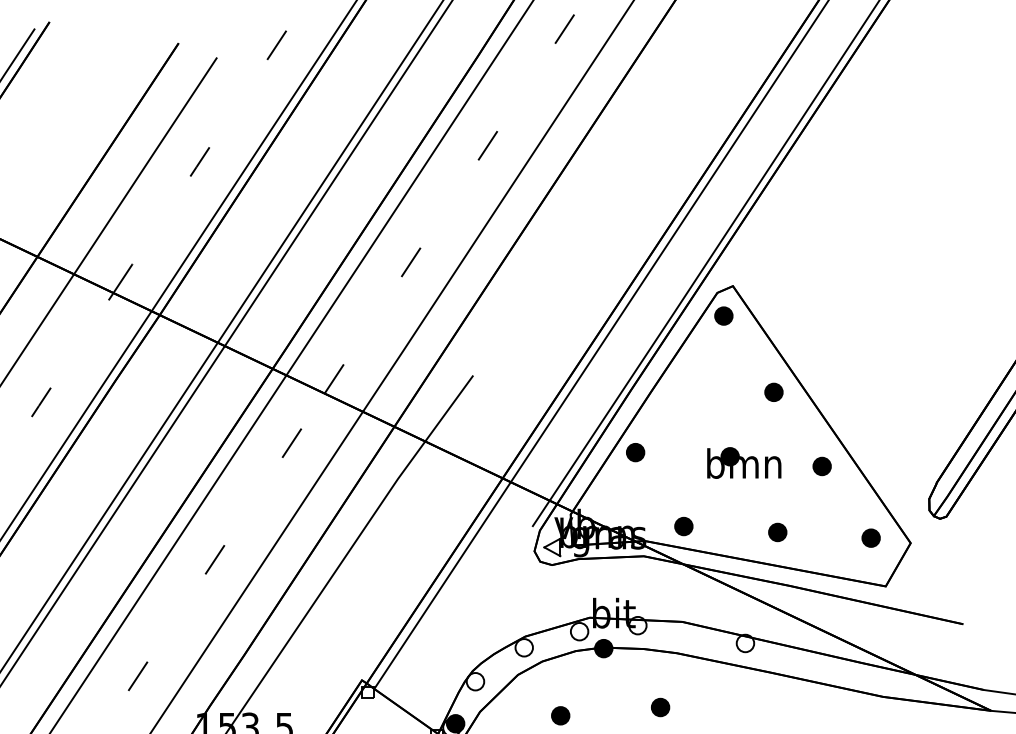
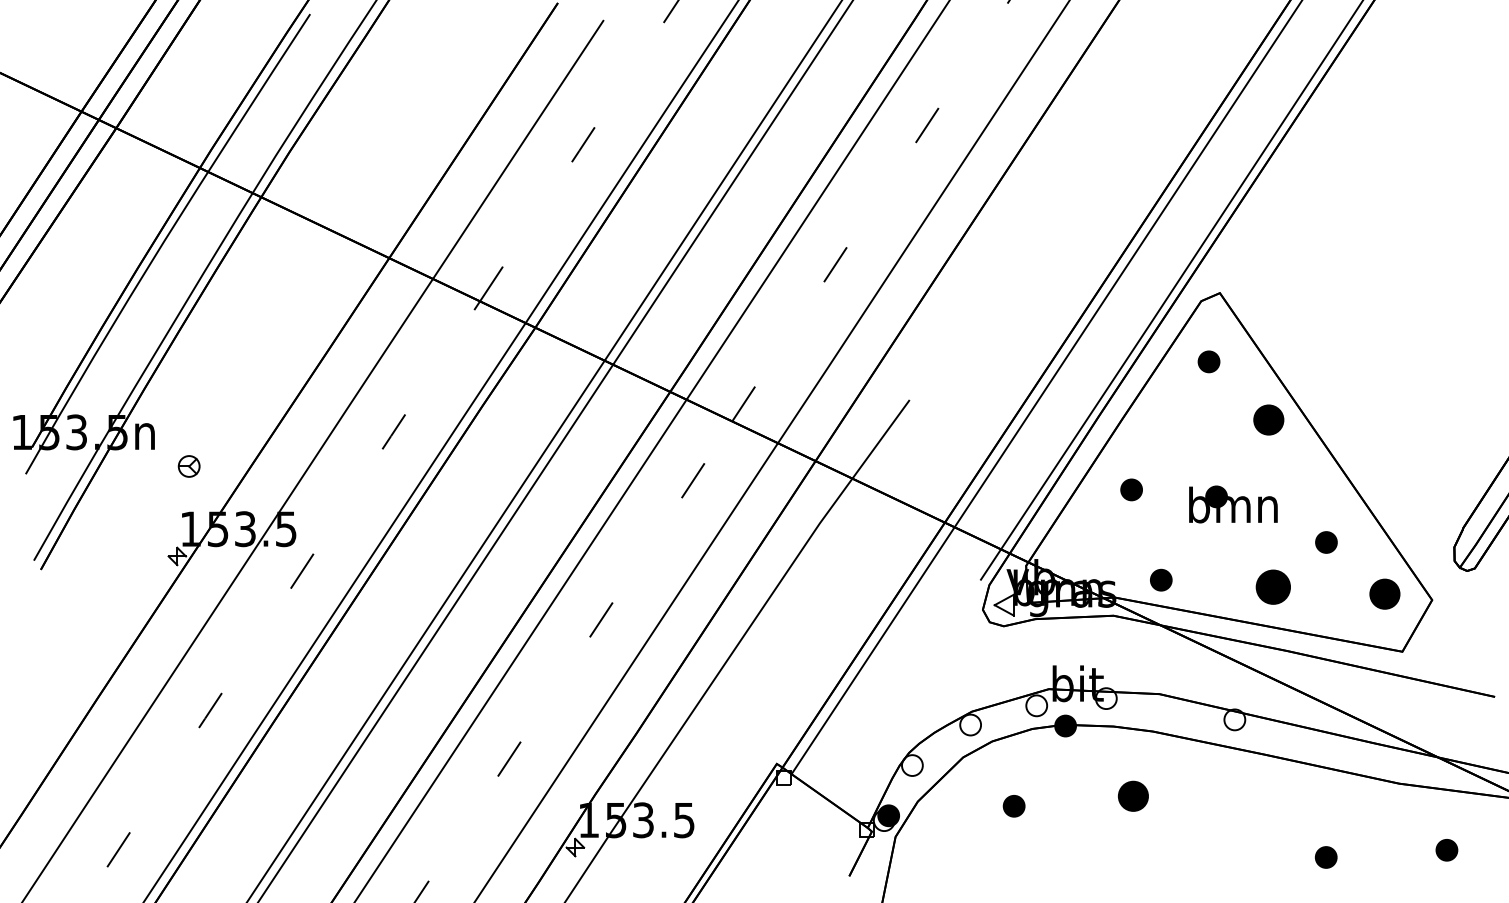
part: (723, 315) -> (1208, 361), moved
part: (773, 391) -> (1268, 419), size x1.4
part: (635, 452) -> (1131, 489), moved
part: (822, 466) -> (1326, 542), moved
part: (777, 532) -> (1273, 587), size x1.6
part: (870, 537) -> (1384, 593), size x1.4
part: (660, 707) -> (1133, 796), size x1.4

